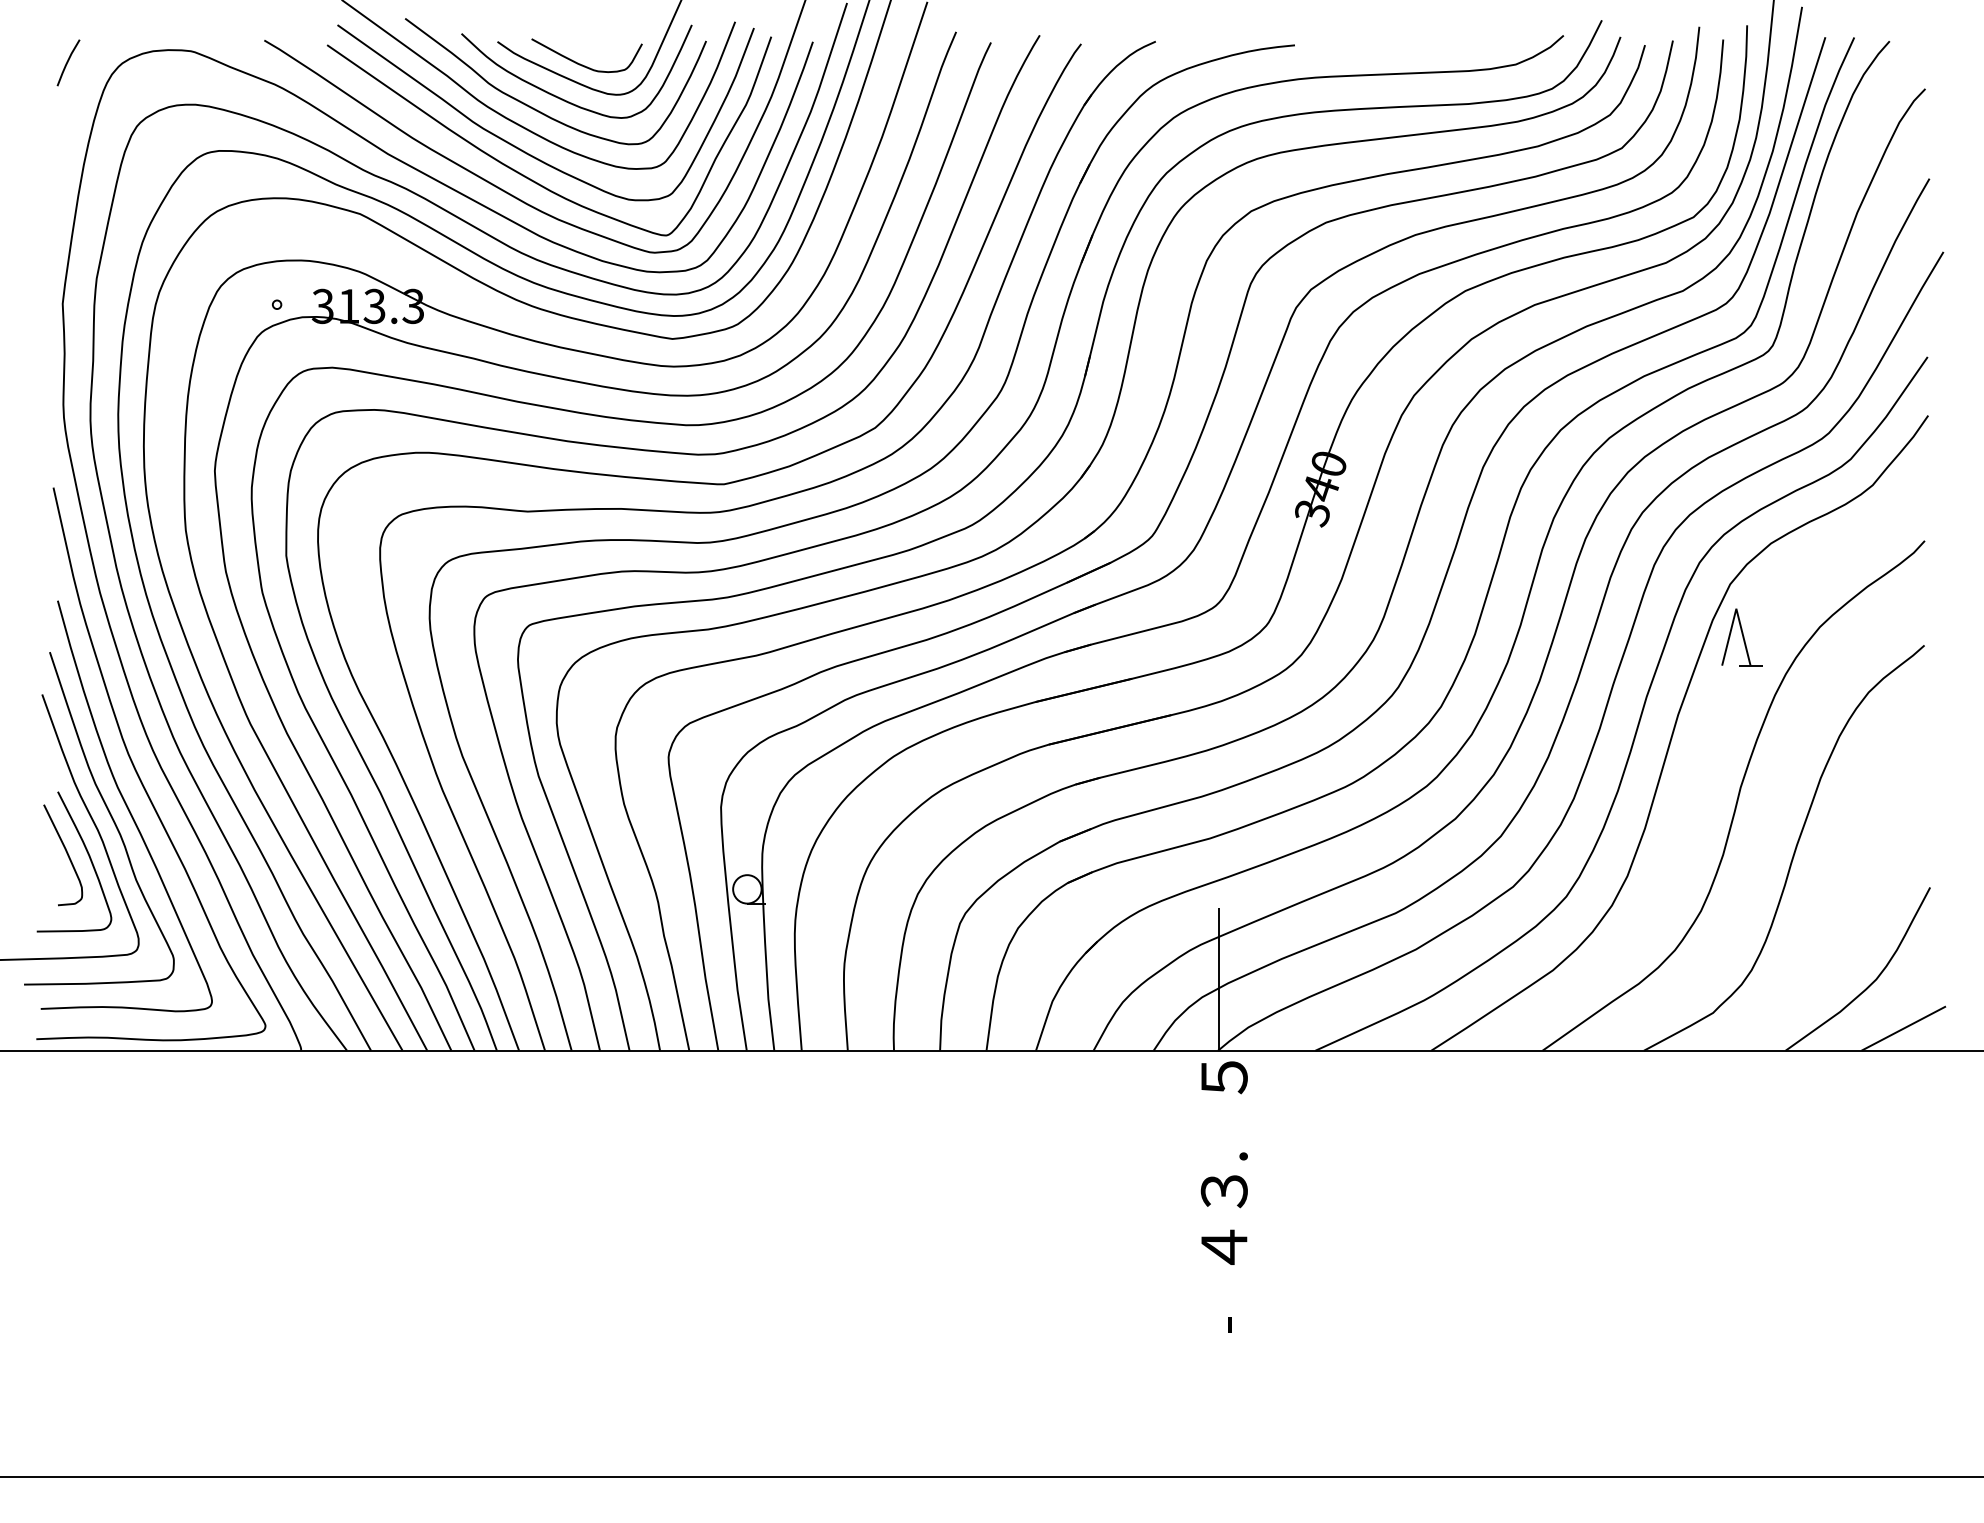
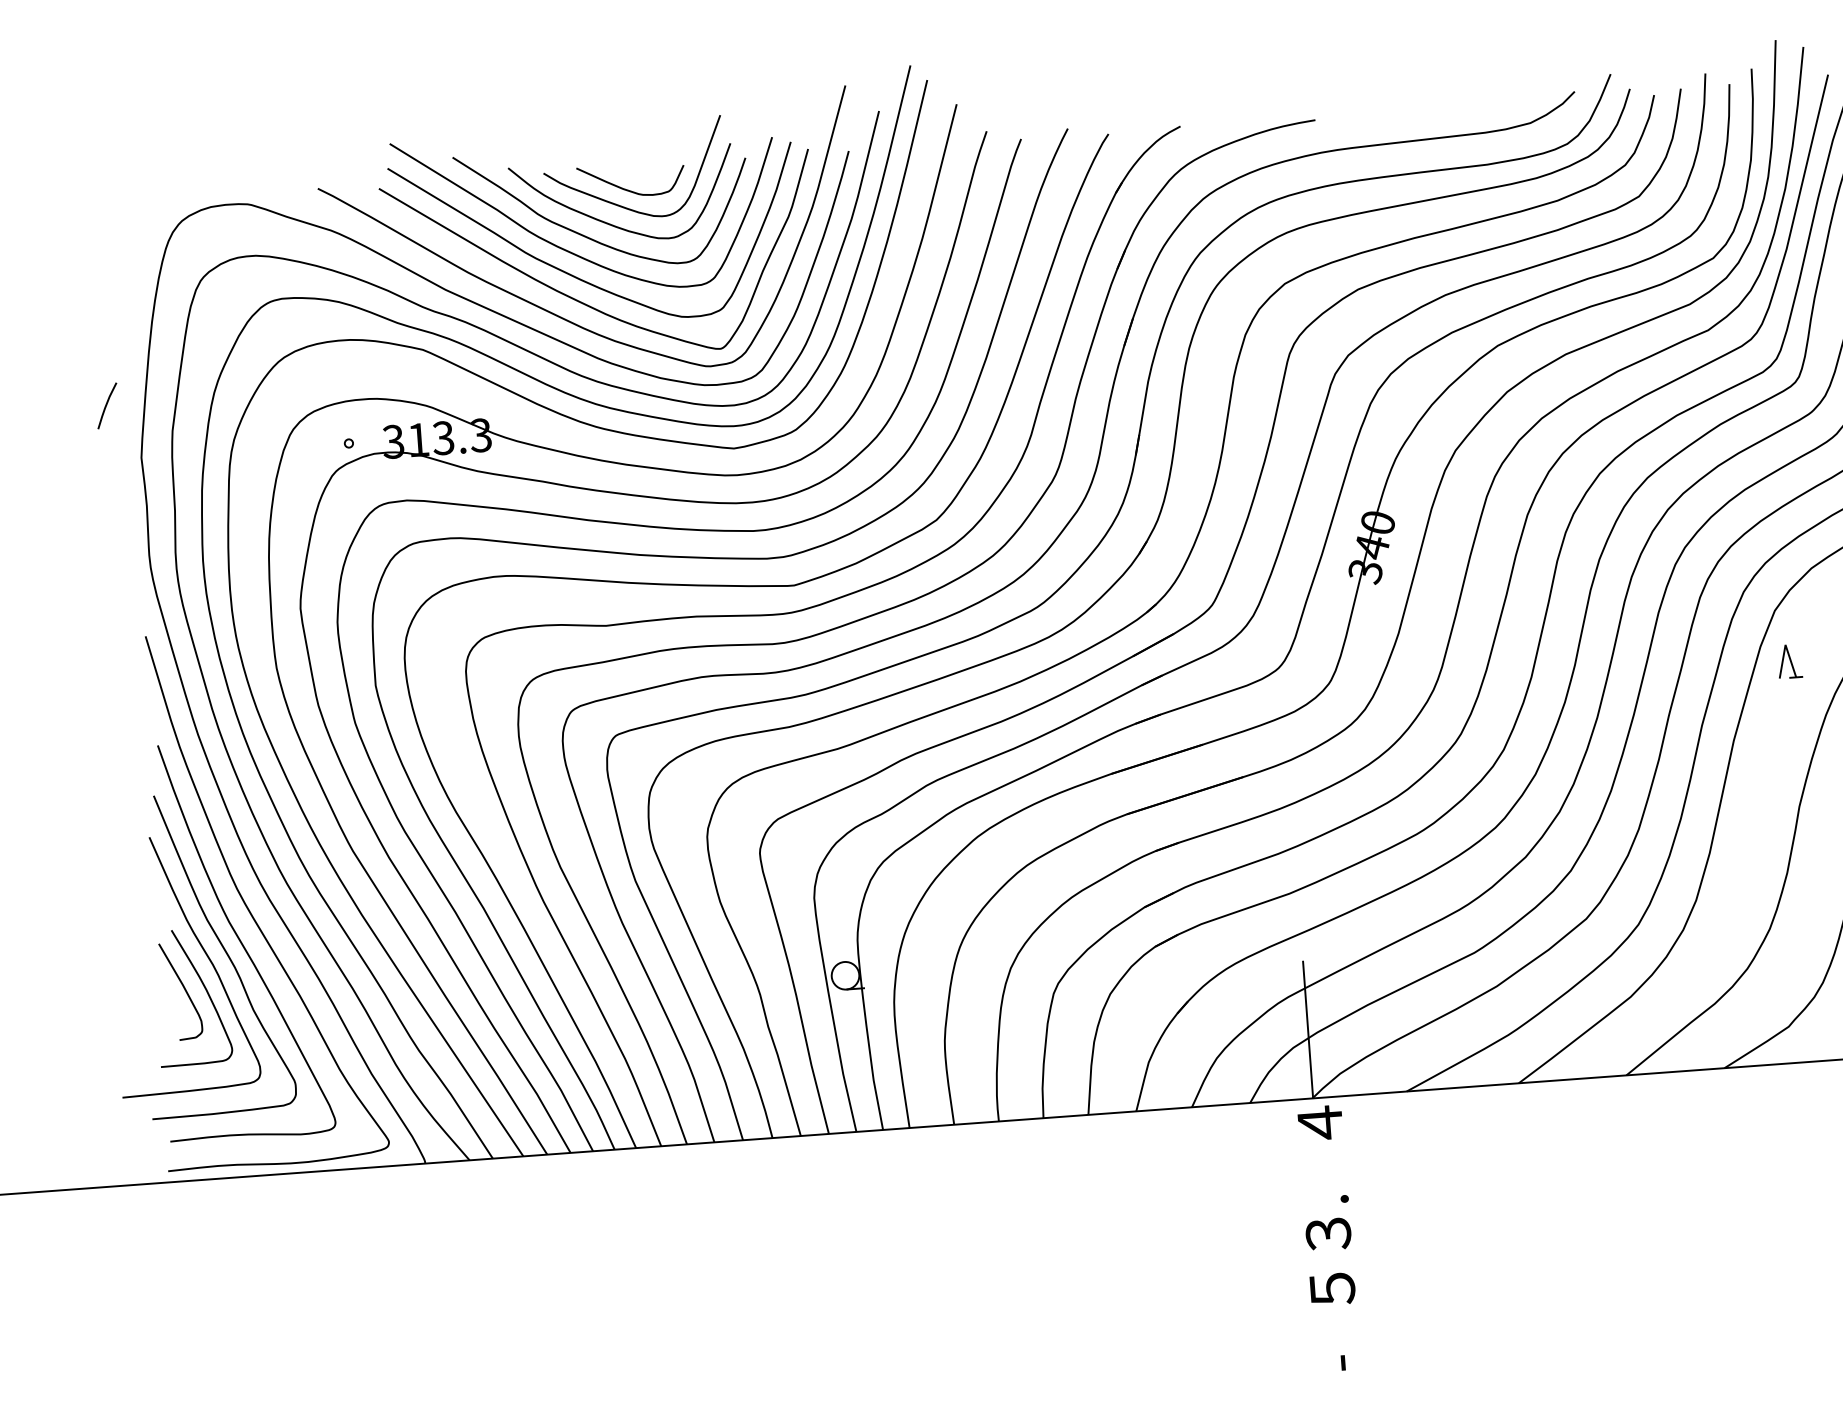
line: (68, 62) -> (107, 405), moved
part: (1741, 637) -> (1789, 661), size x0.6
text: (1224, 1076) -> (1320, 1122), ５ -> ４
text: (1224, 1246) -> (1332, 1287), ４ -> ５

